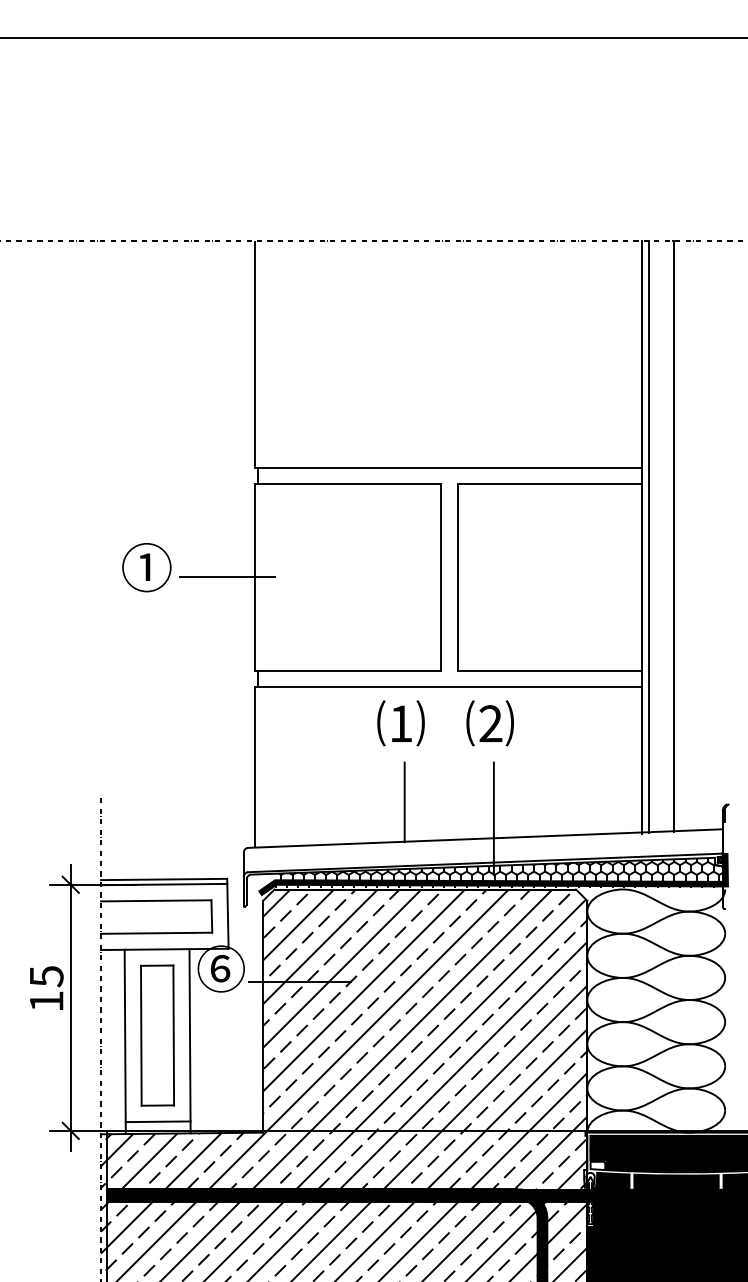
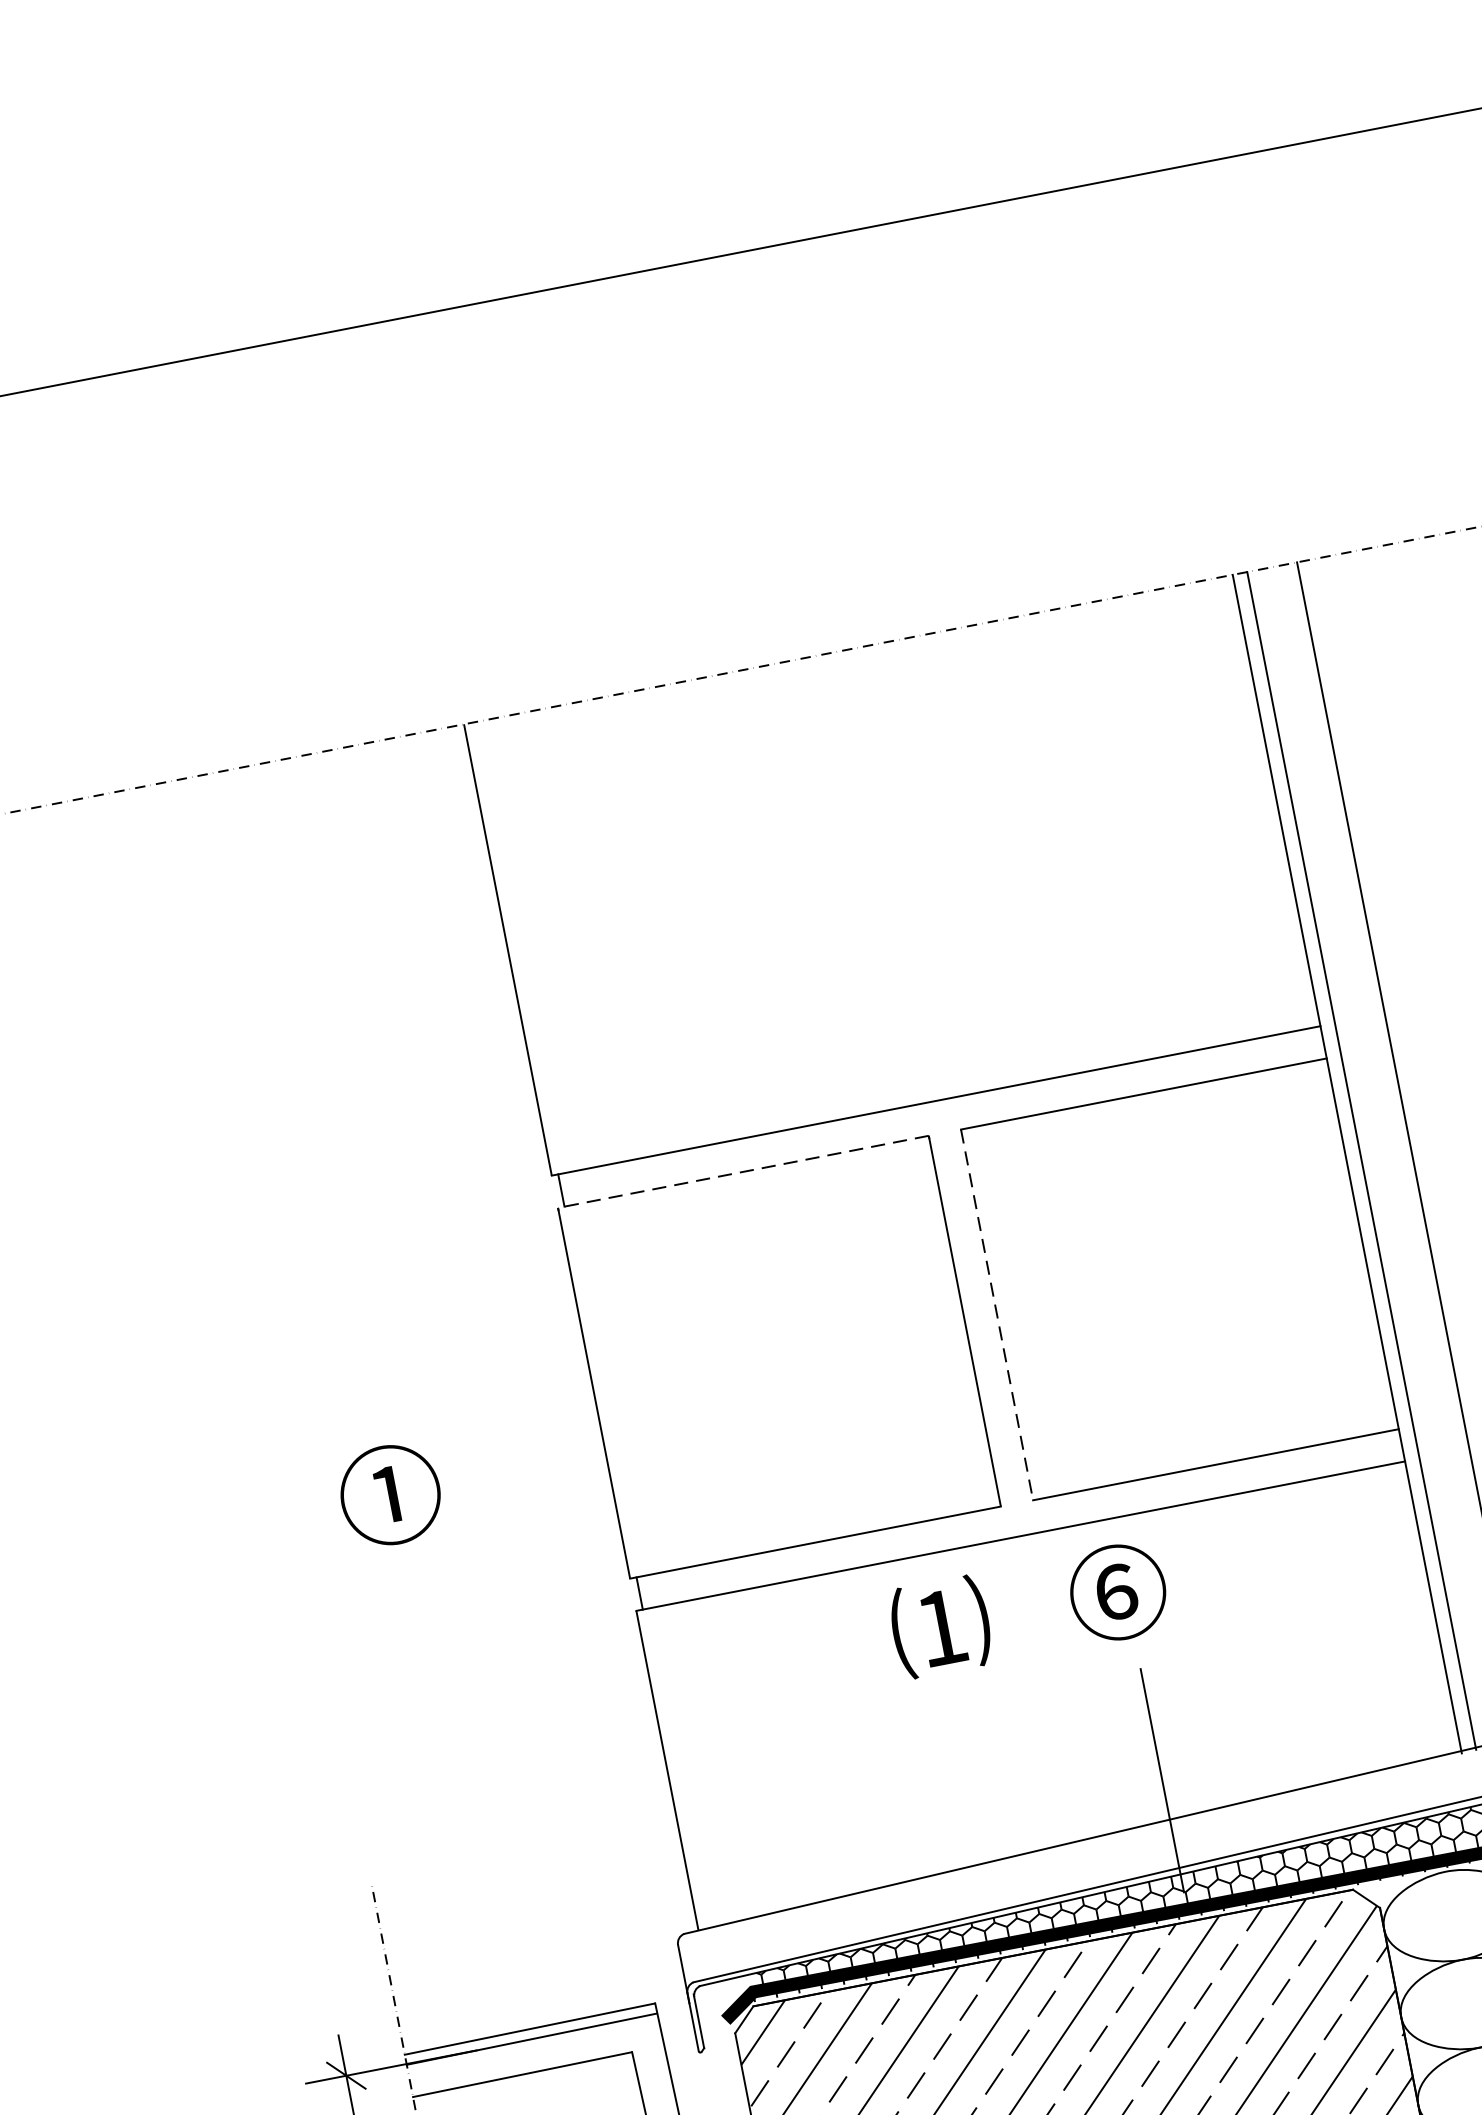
line: (347, 484) -> (742, 1172), solid -> dashed
text: (146, 567) -> (389, 1494), moved
line: (227, 576) -> (538, 1402), removed
line: (457, 577) -> (996, 1315), solid -> dashed
text: (489, 722) -> (1116, 1591), ⑵ -> ⑥
line: (404, 802) -> (978, 1783), removed

